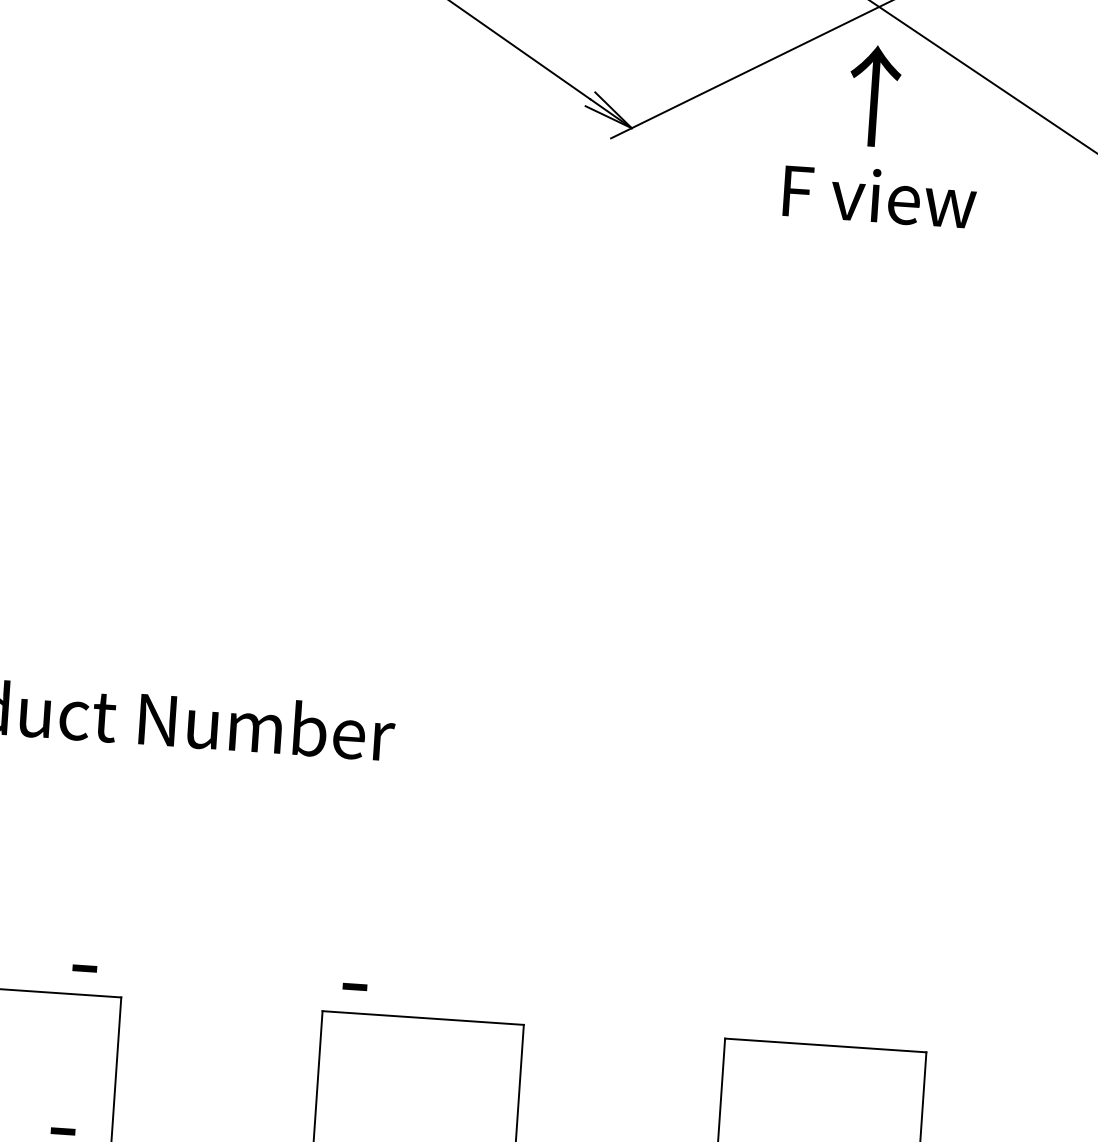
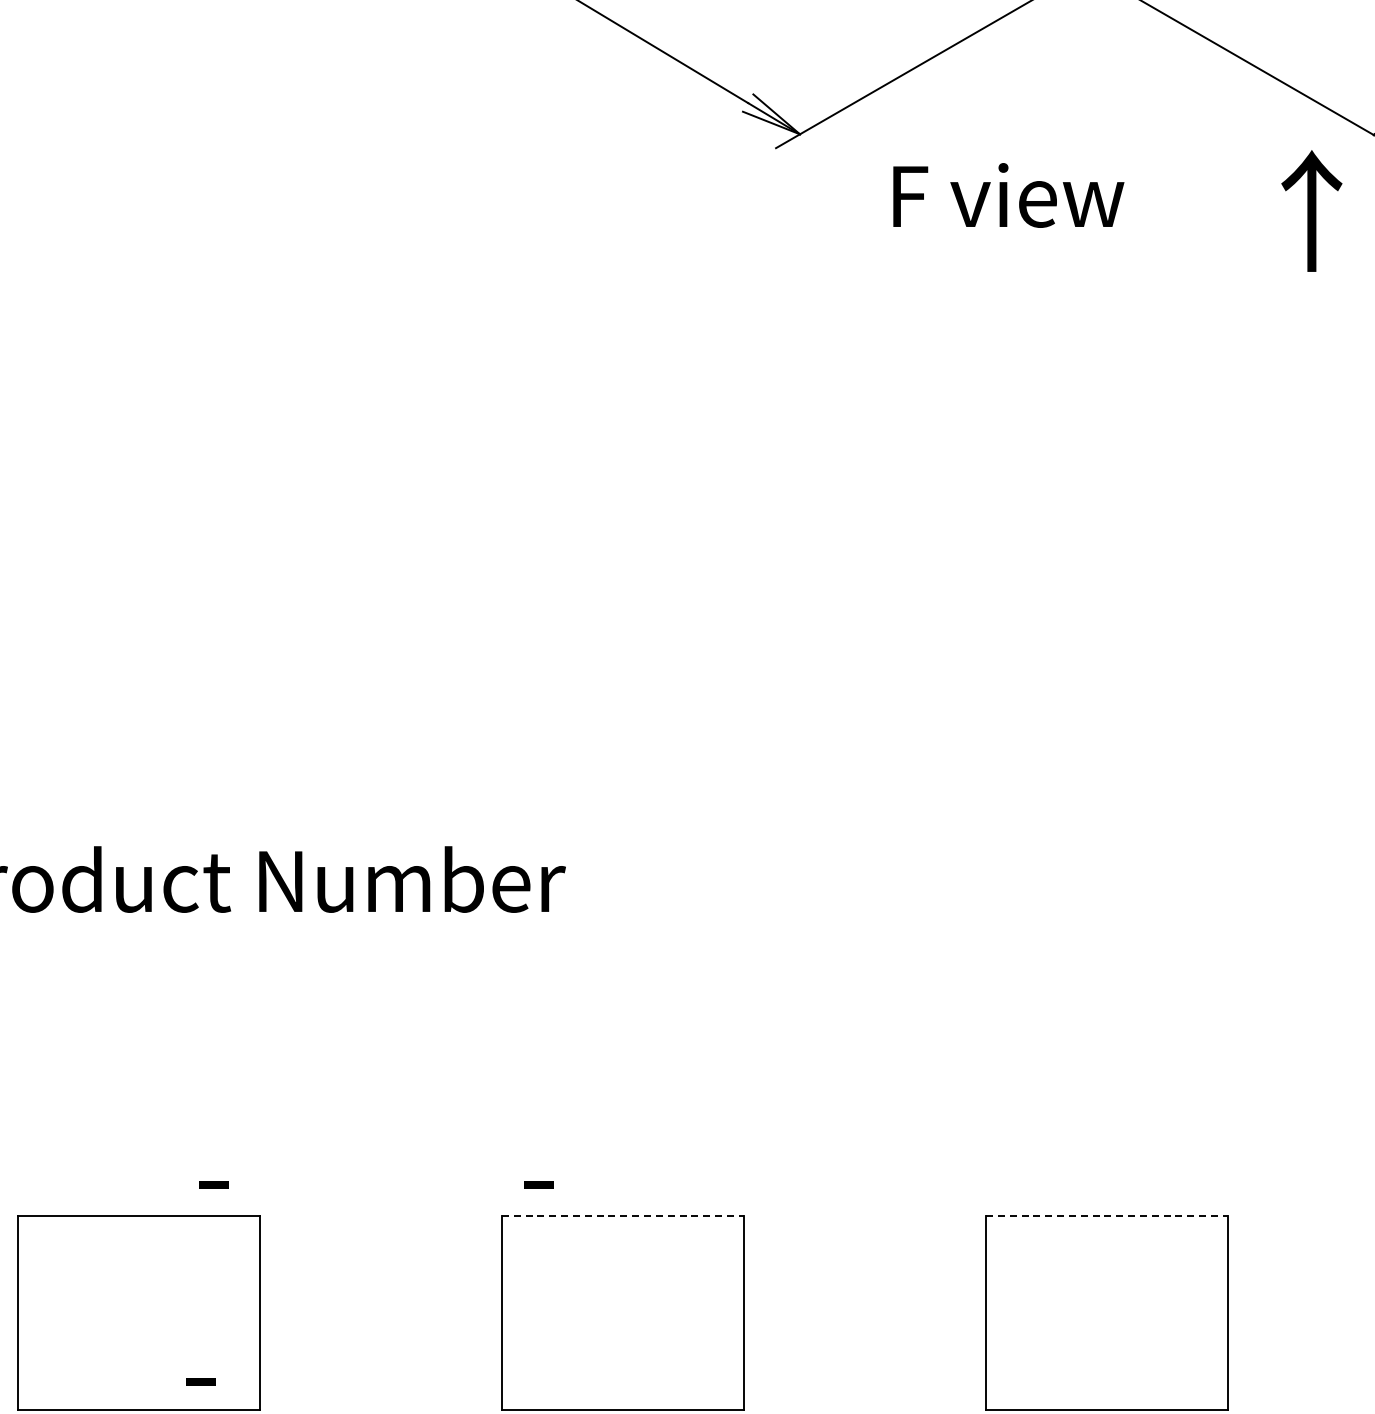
text: (874, 95) -> (1311, 210), moved
text: (879, 196) -> (1008, 195), moved
line: (423, 1018) -> (623, 1216), solid -> dashed
line: (826, 1045) -> (1107, 1216), solid -> dashed

